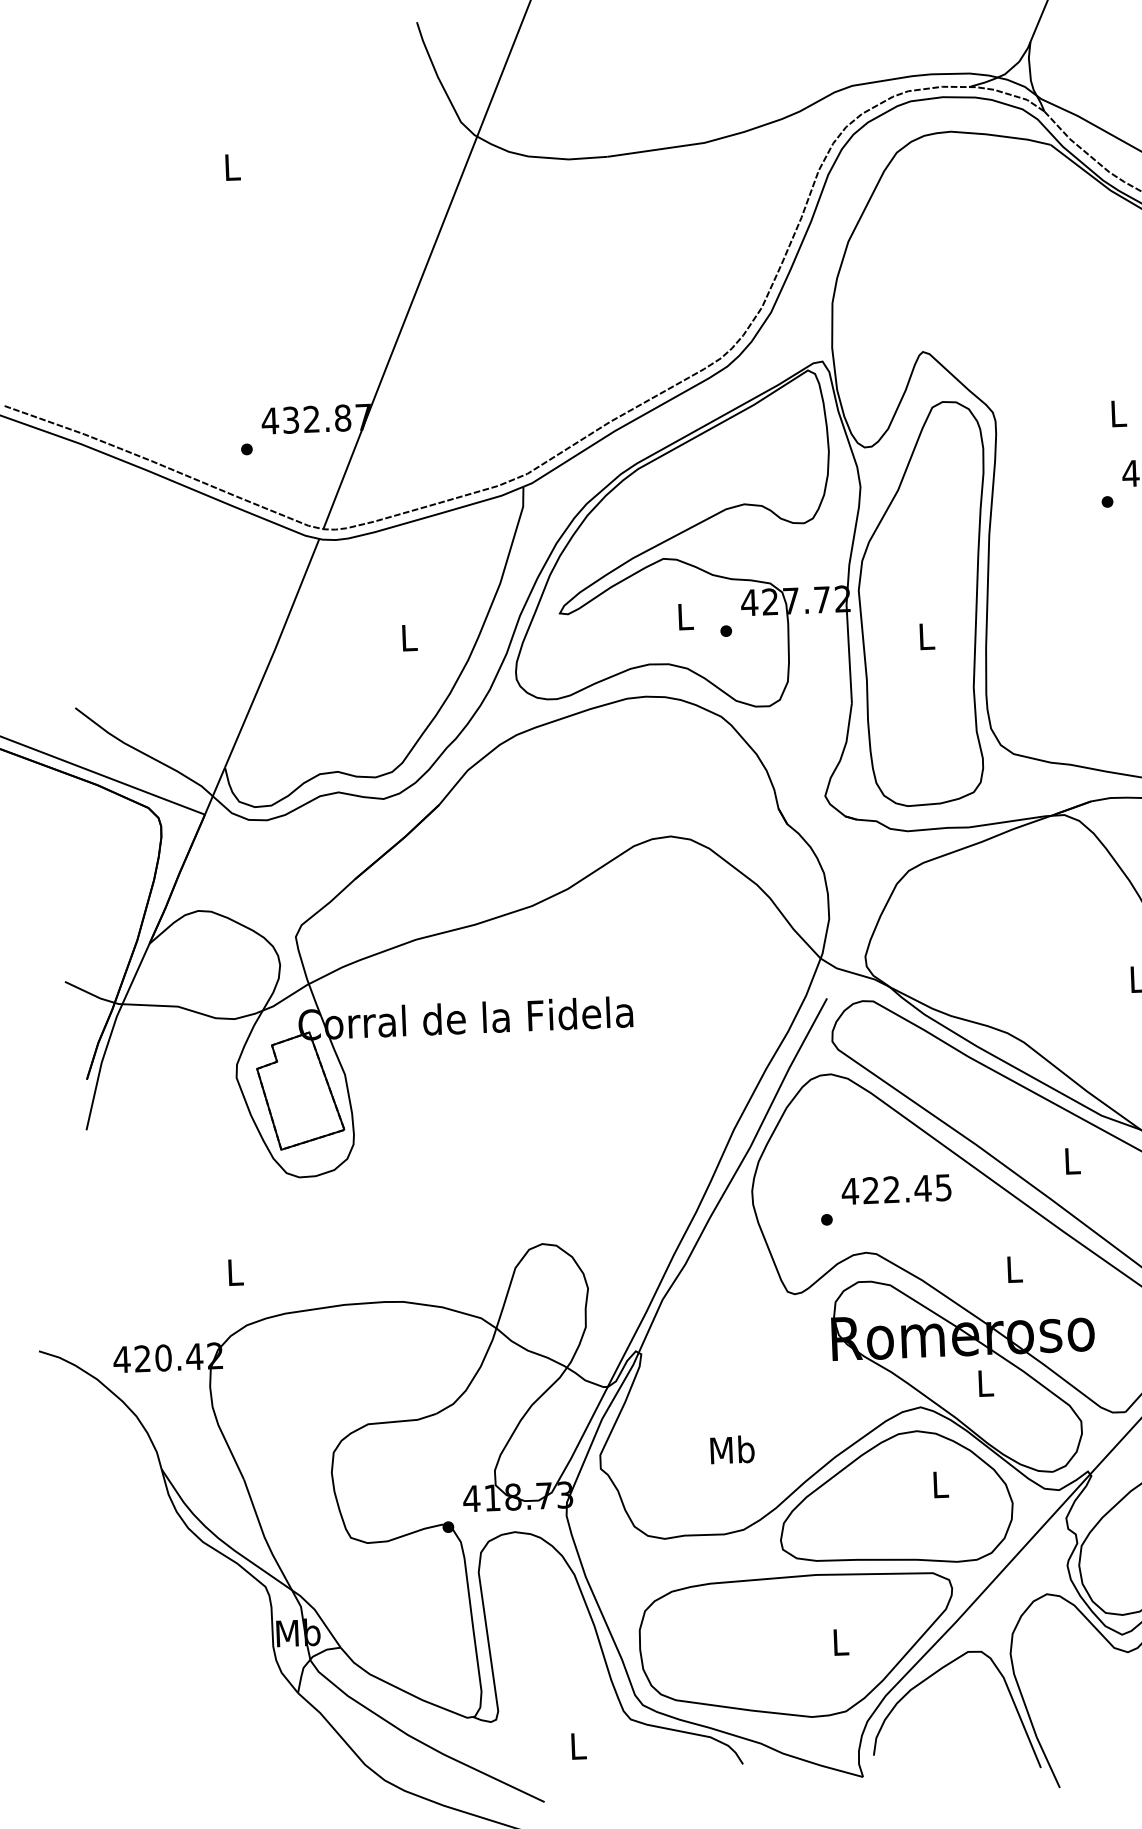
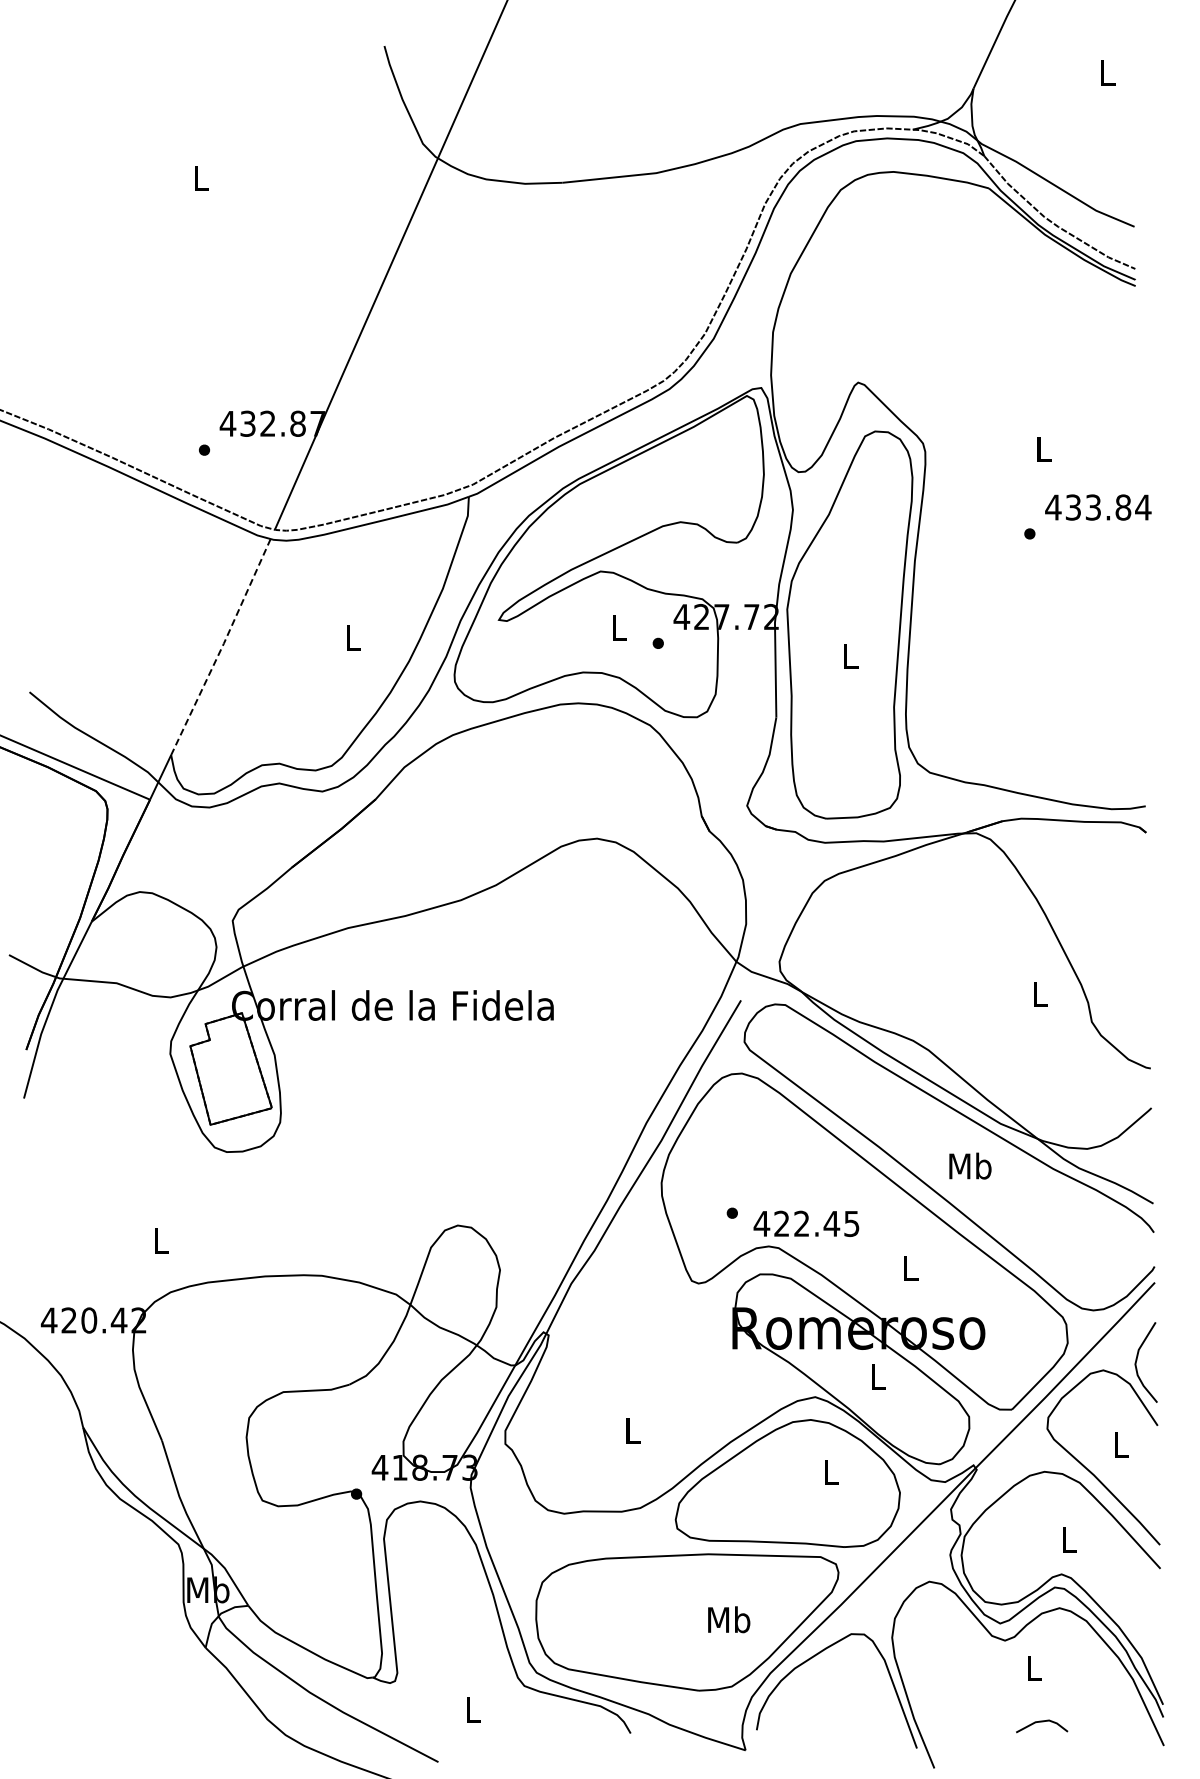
line: (273, 653) -> (222, 647), solid -> dashed
text: (1072, 1160) -> (970, 1165), L -> Mb
text: (896, 1189) -> (806, 1223), moved
text: (732, 1449) -> (632, 1430), Mb -> L
text: (840, 1641) -> (729, 1619), L -> Mb

